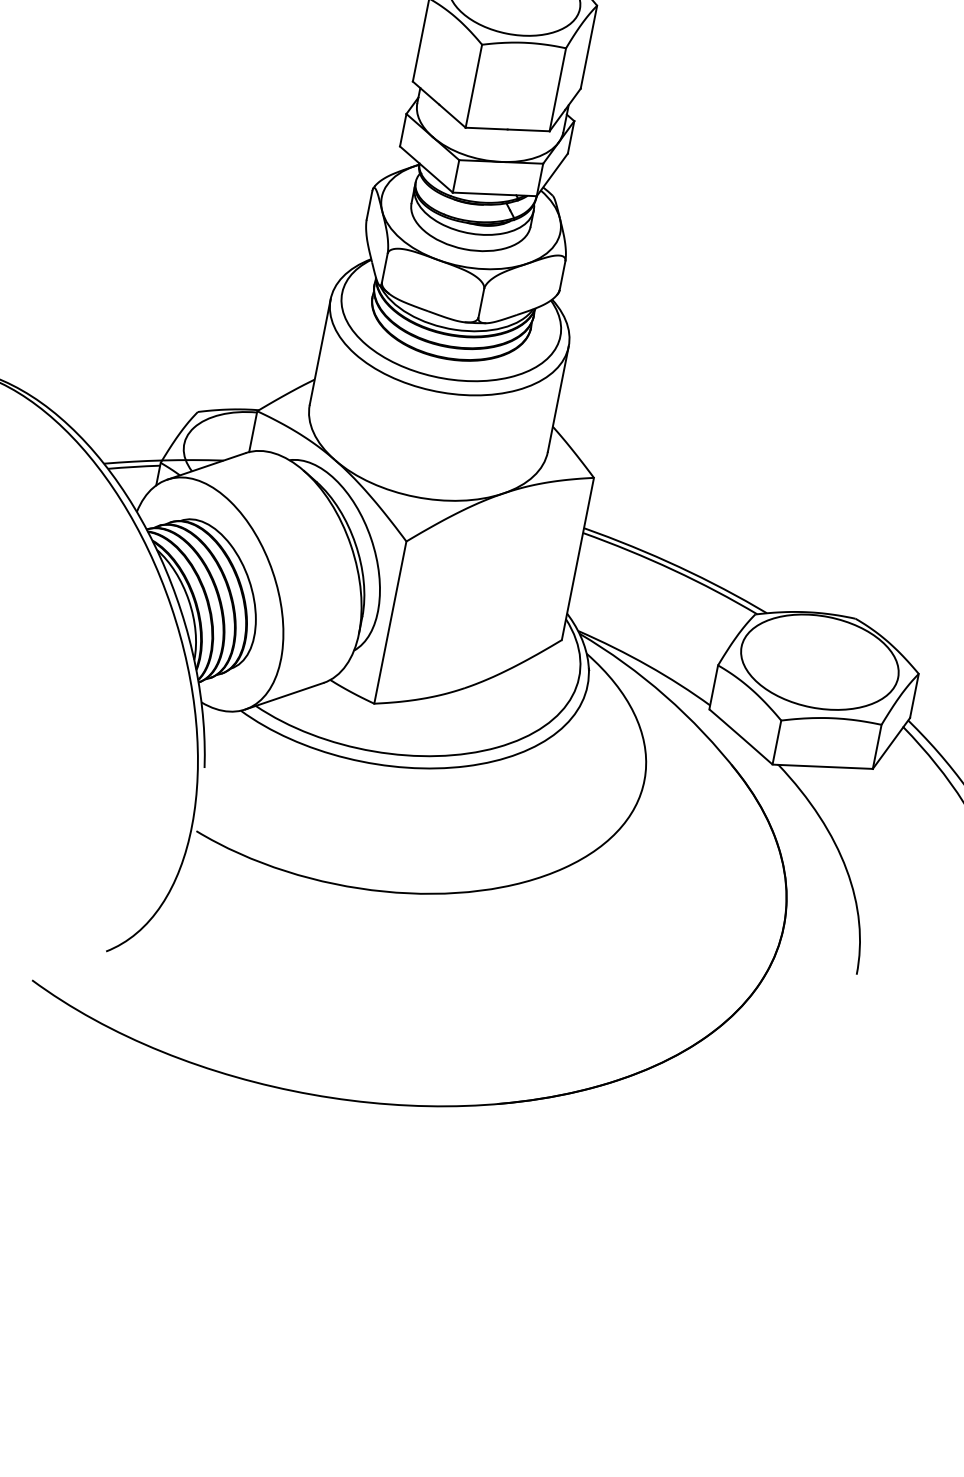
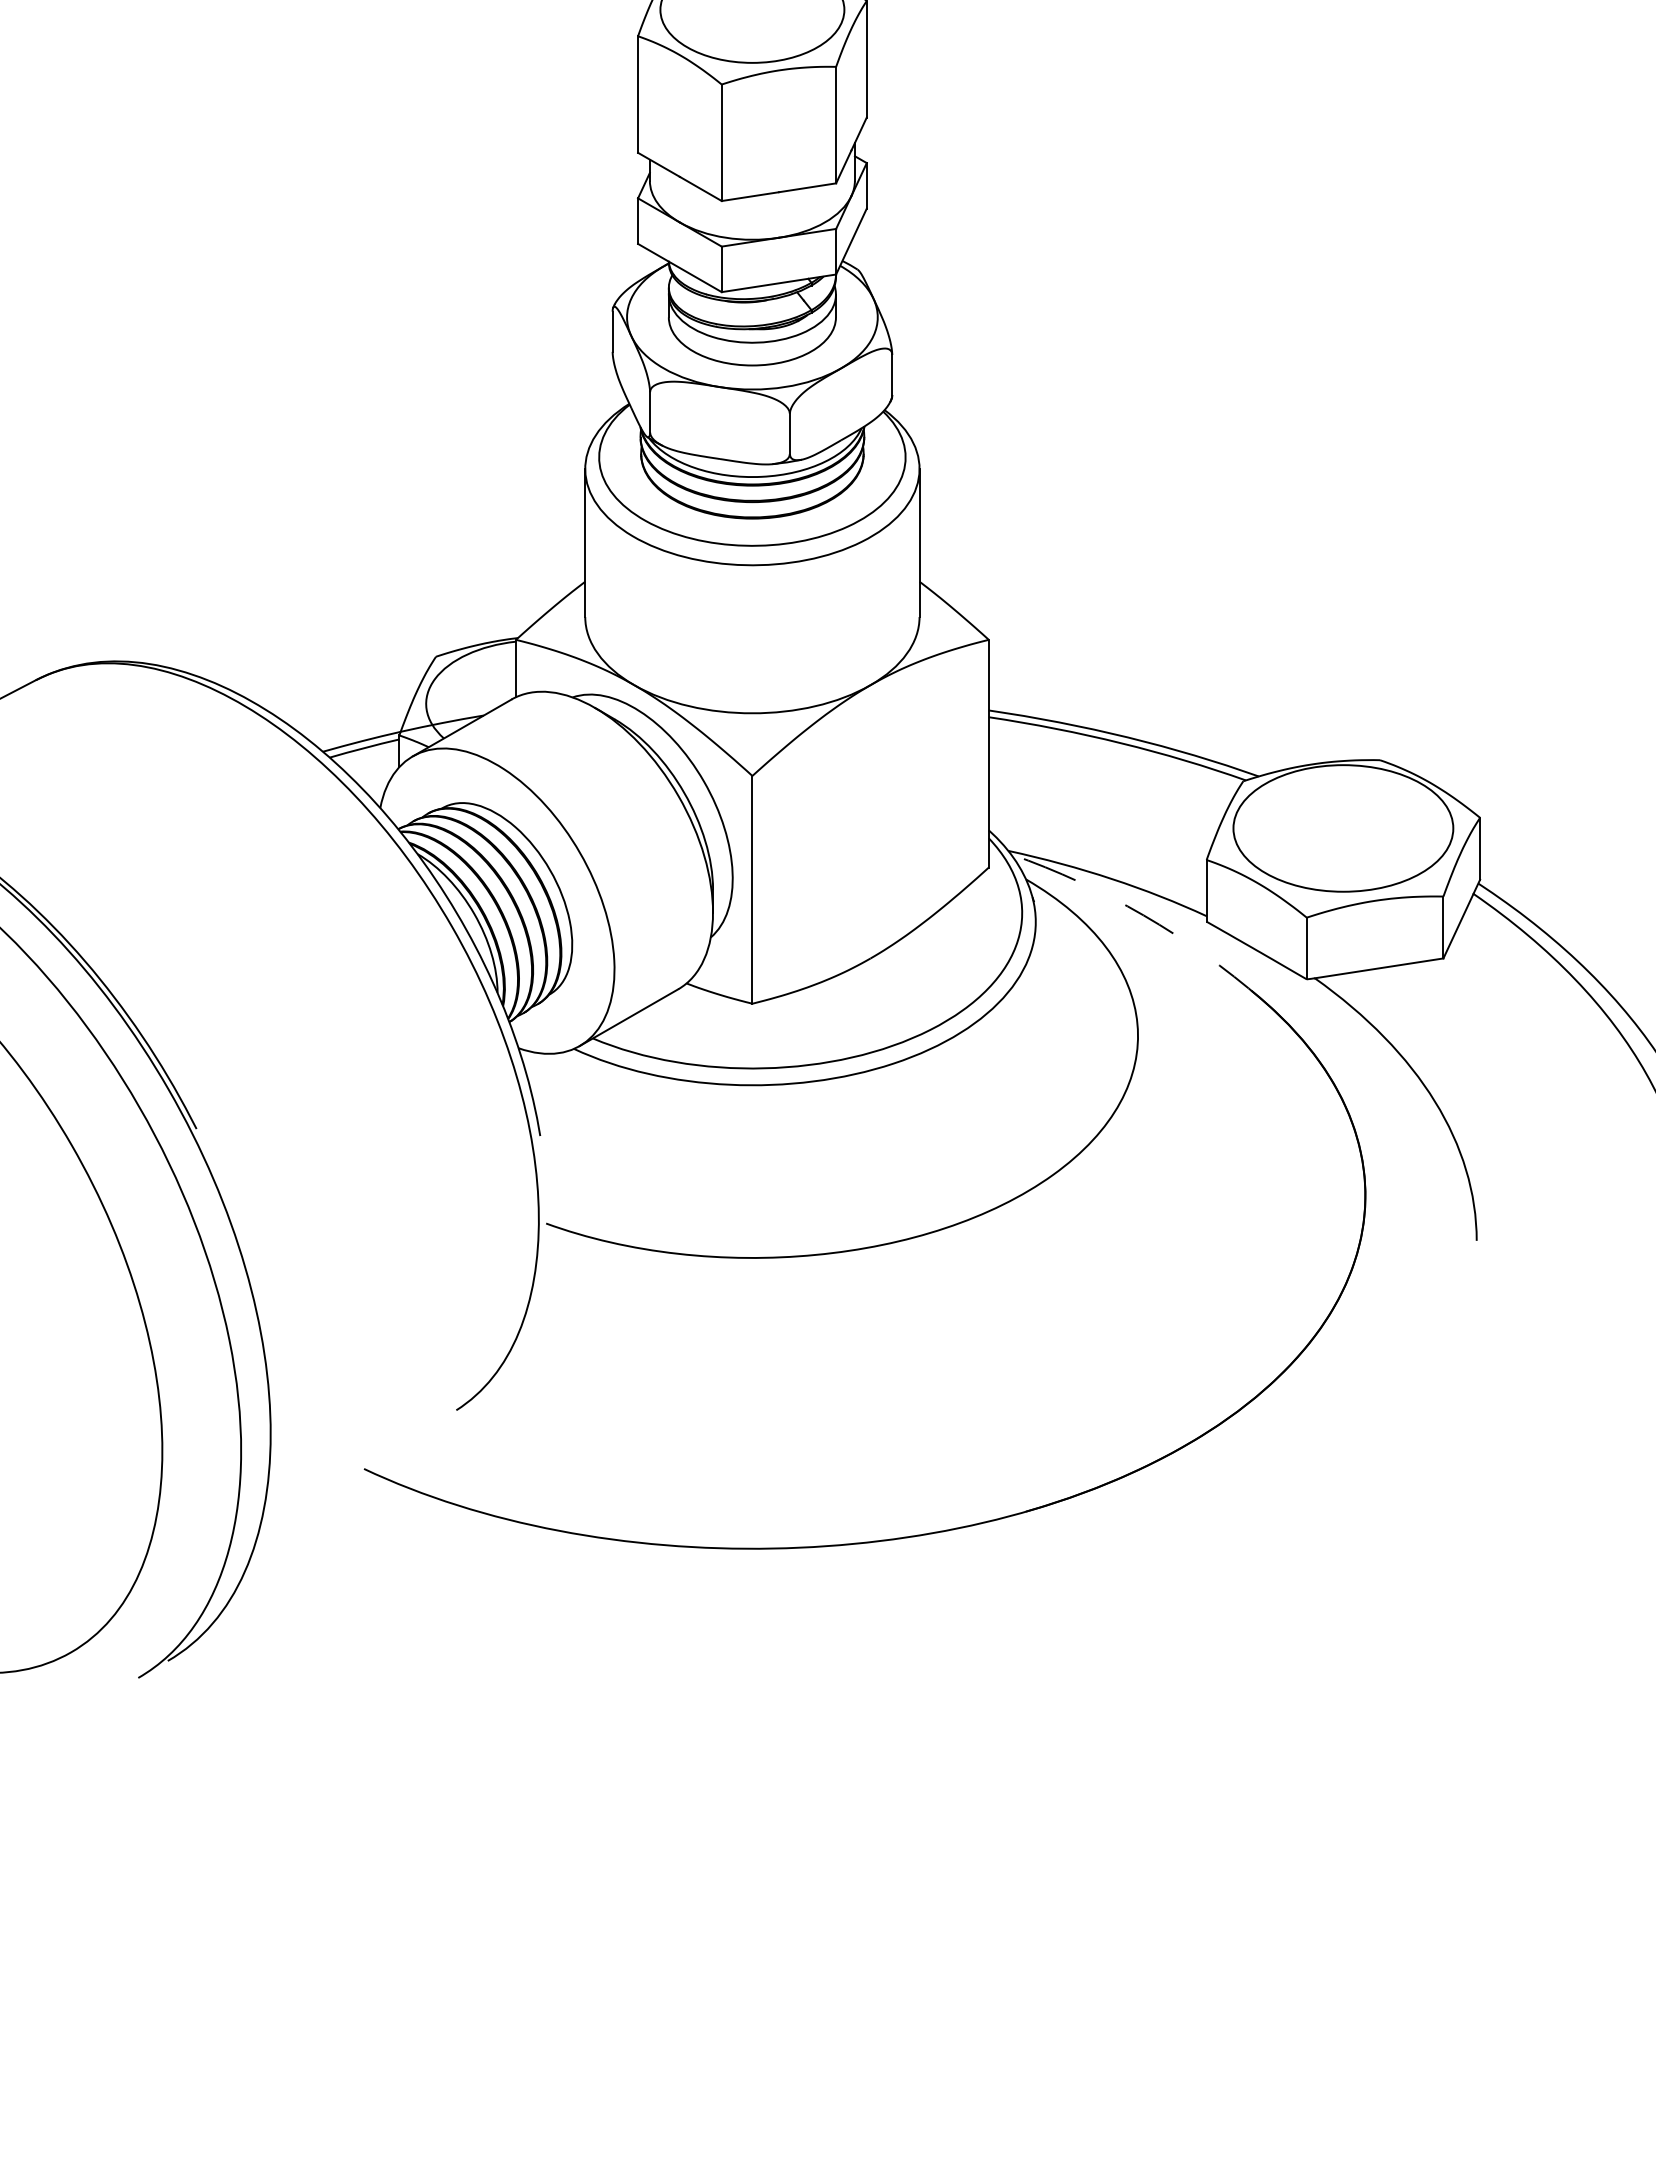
arc: (665, 696) -> (1143, 915), solid -> dashed

